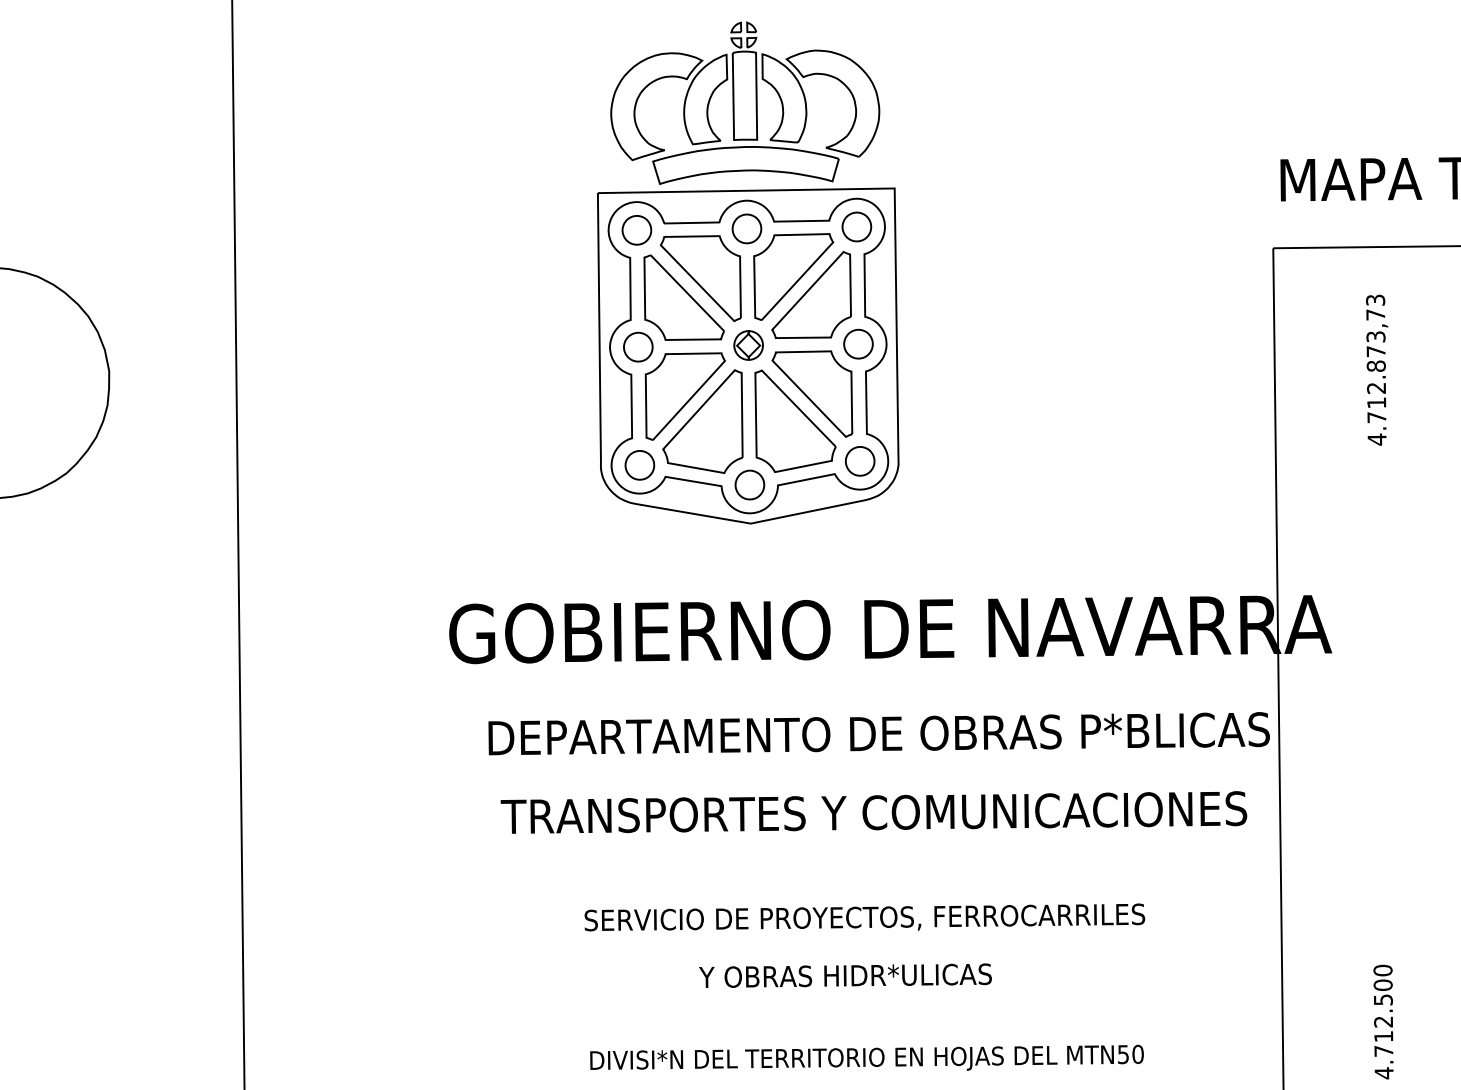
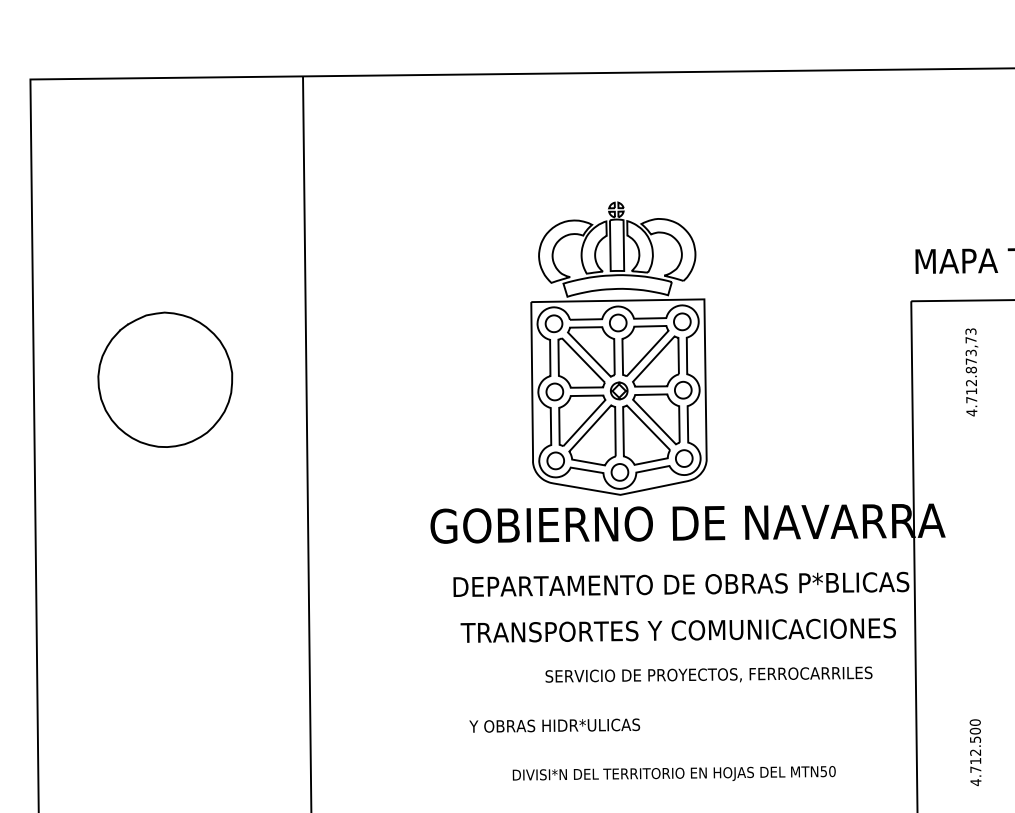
part: (747, 272) -> (618, 348), moved
text: (863, 917) -> (708, 674), moved
text: (845, 975) -> (554, 725), moved

